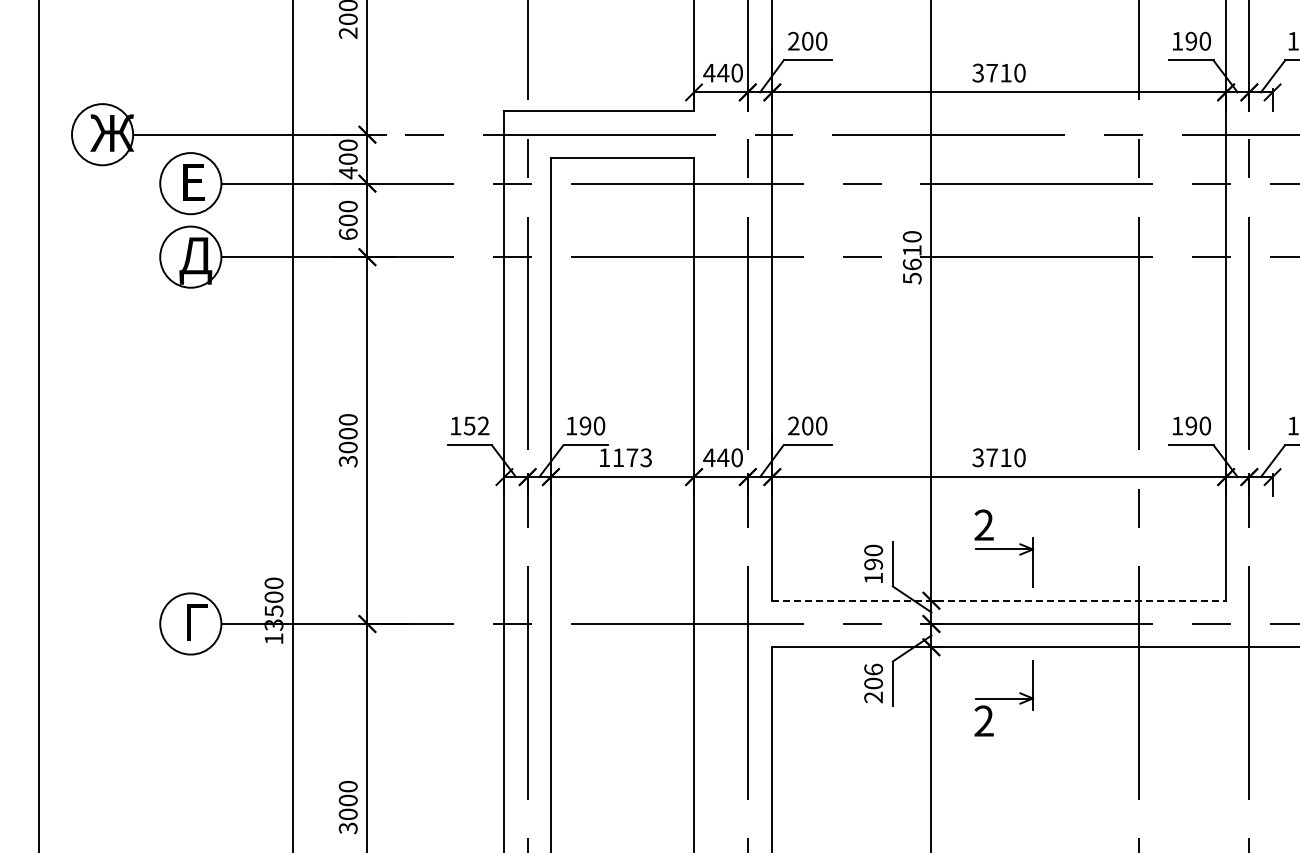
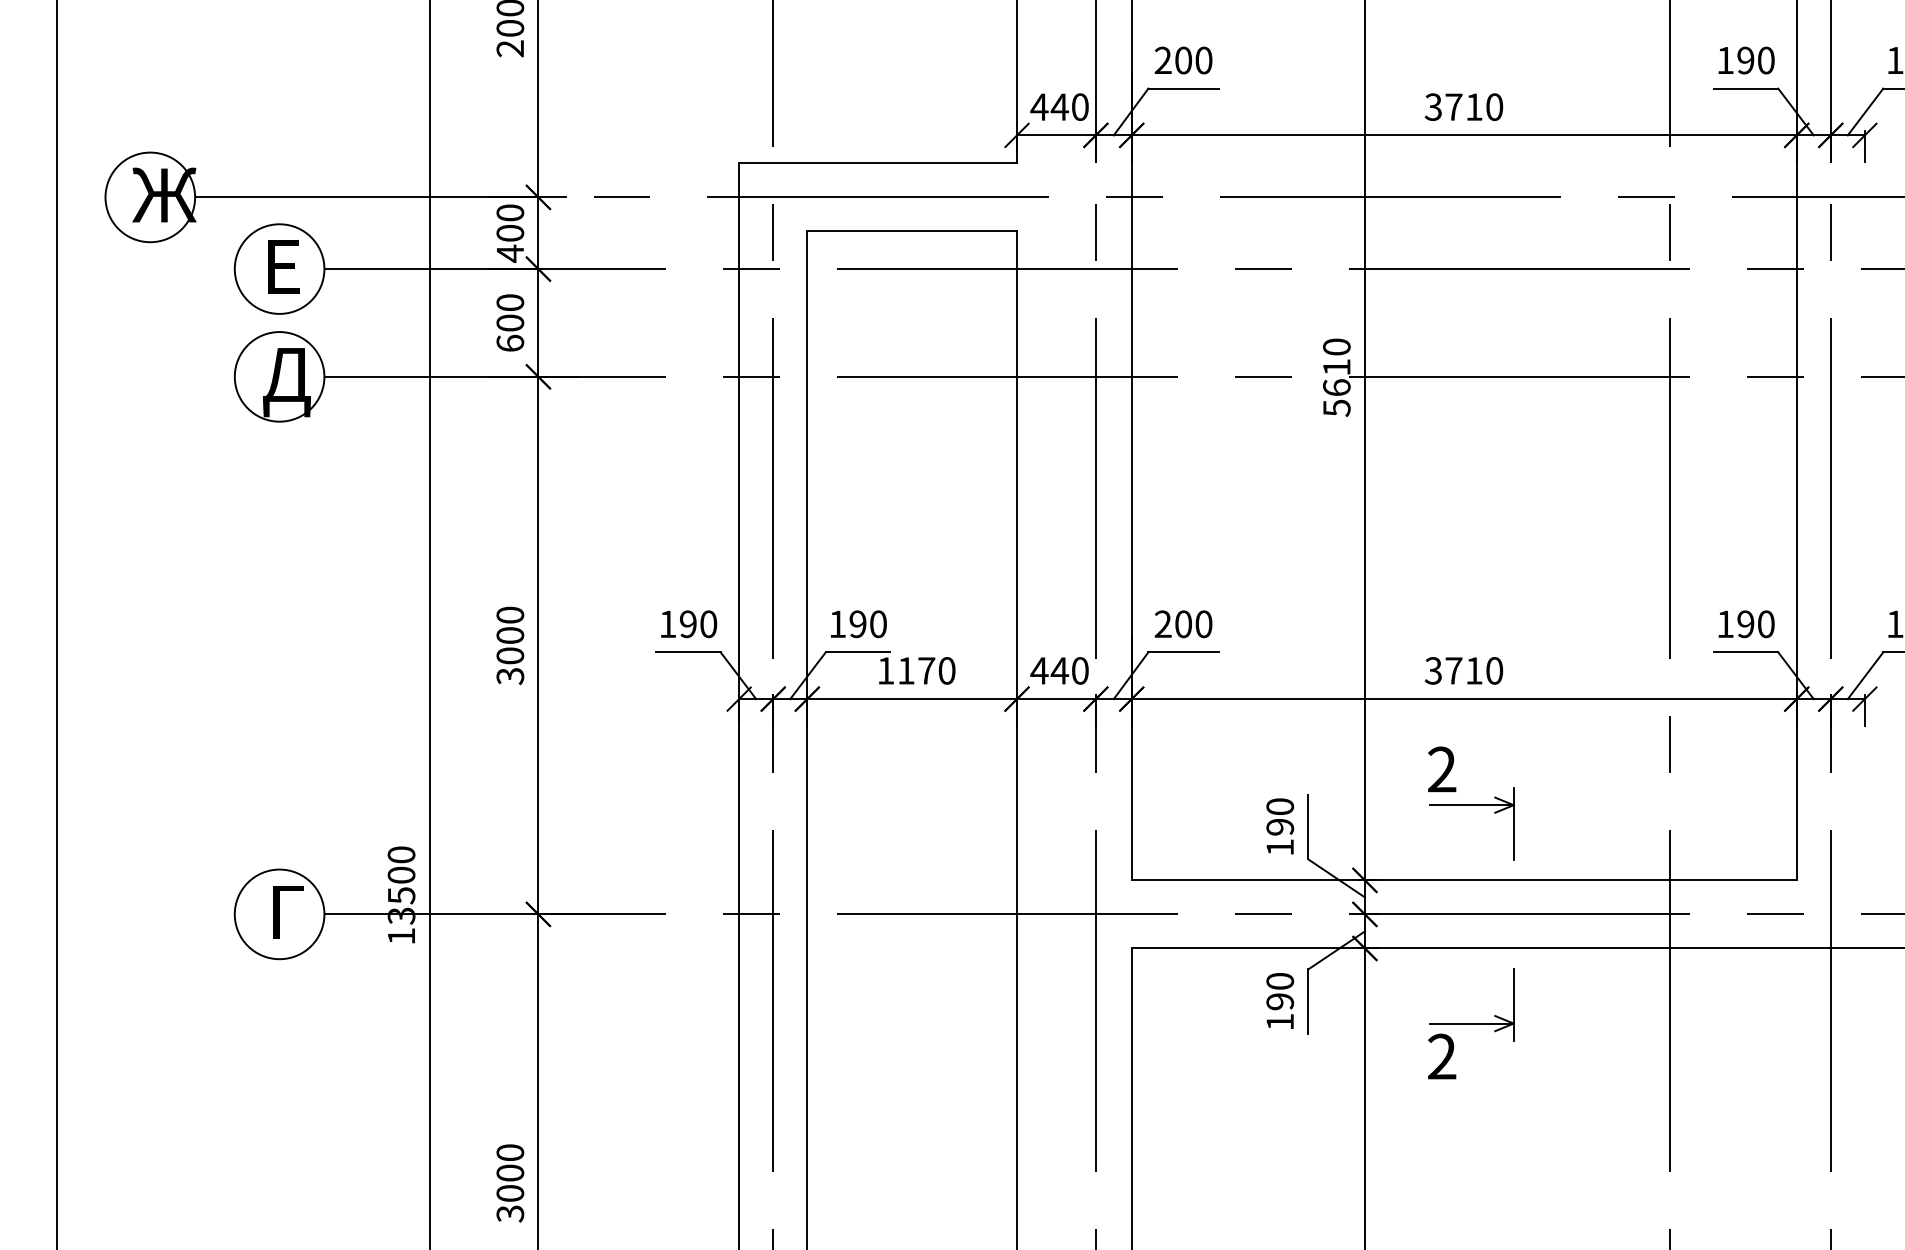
text: (476, 425) -> (698, 623), 152 -> 190
text: (645, 457) -> (945, 670), 1173 -> 1170
line: (999, 600) -> (1464, 879), dashed -> solid
text: (873, 683) -> (1280, 1001), 206 -> 190

